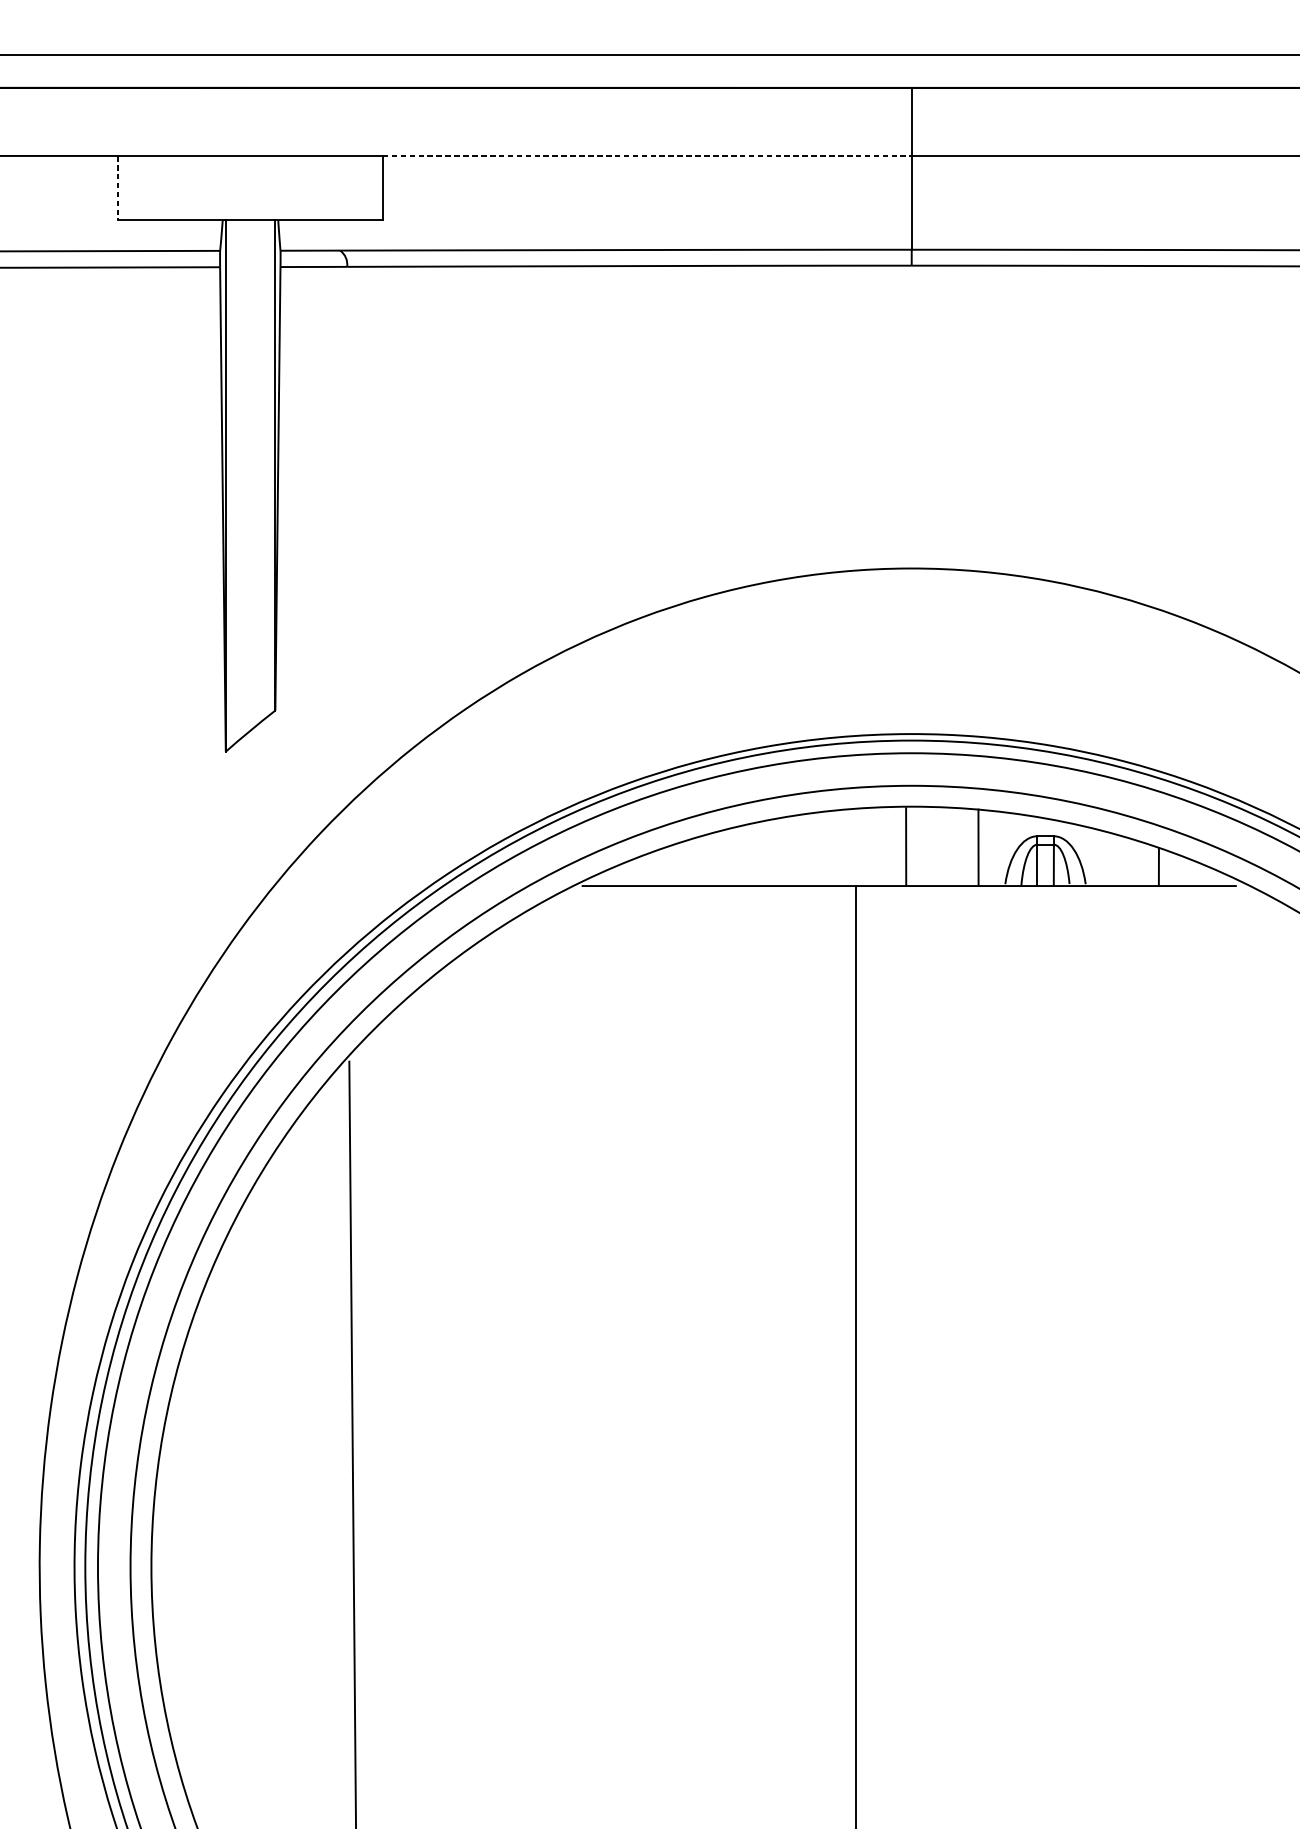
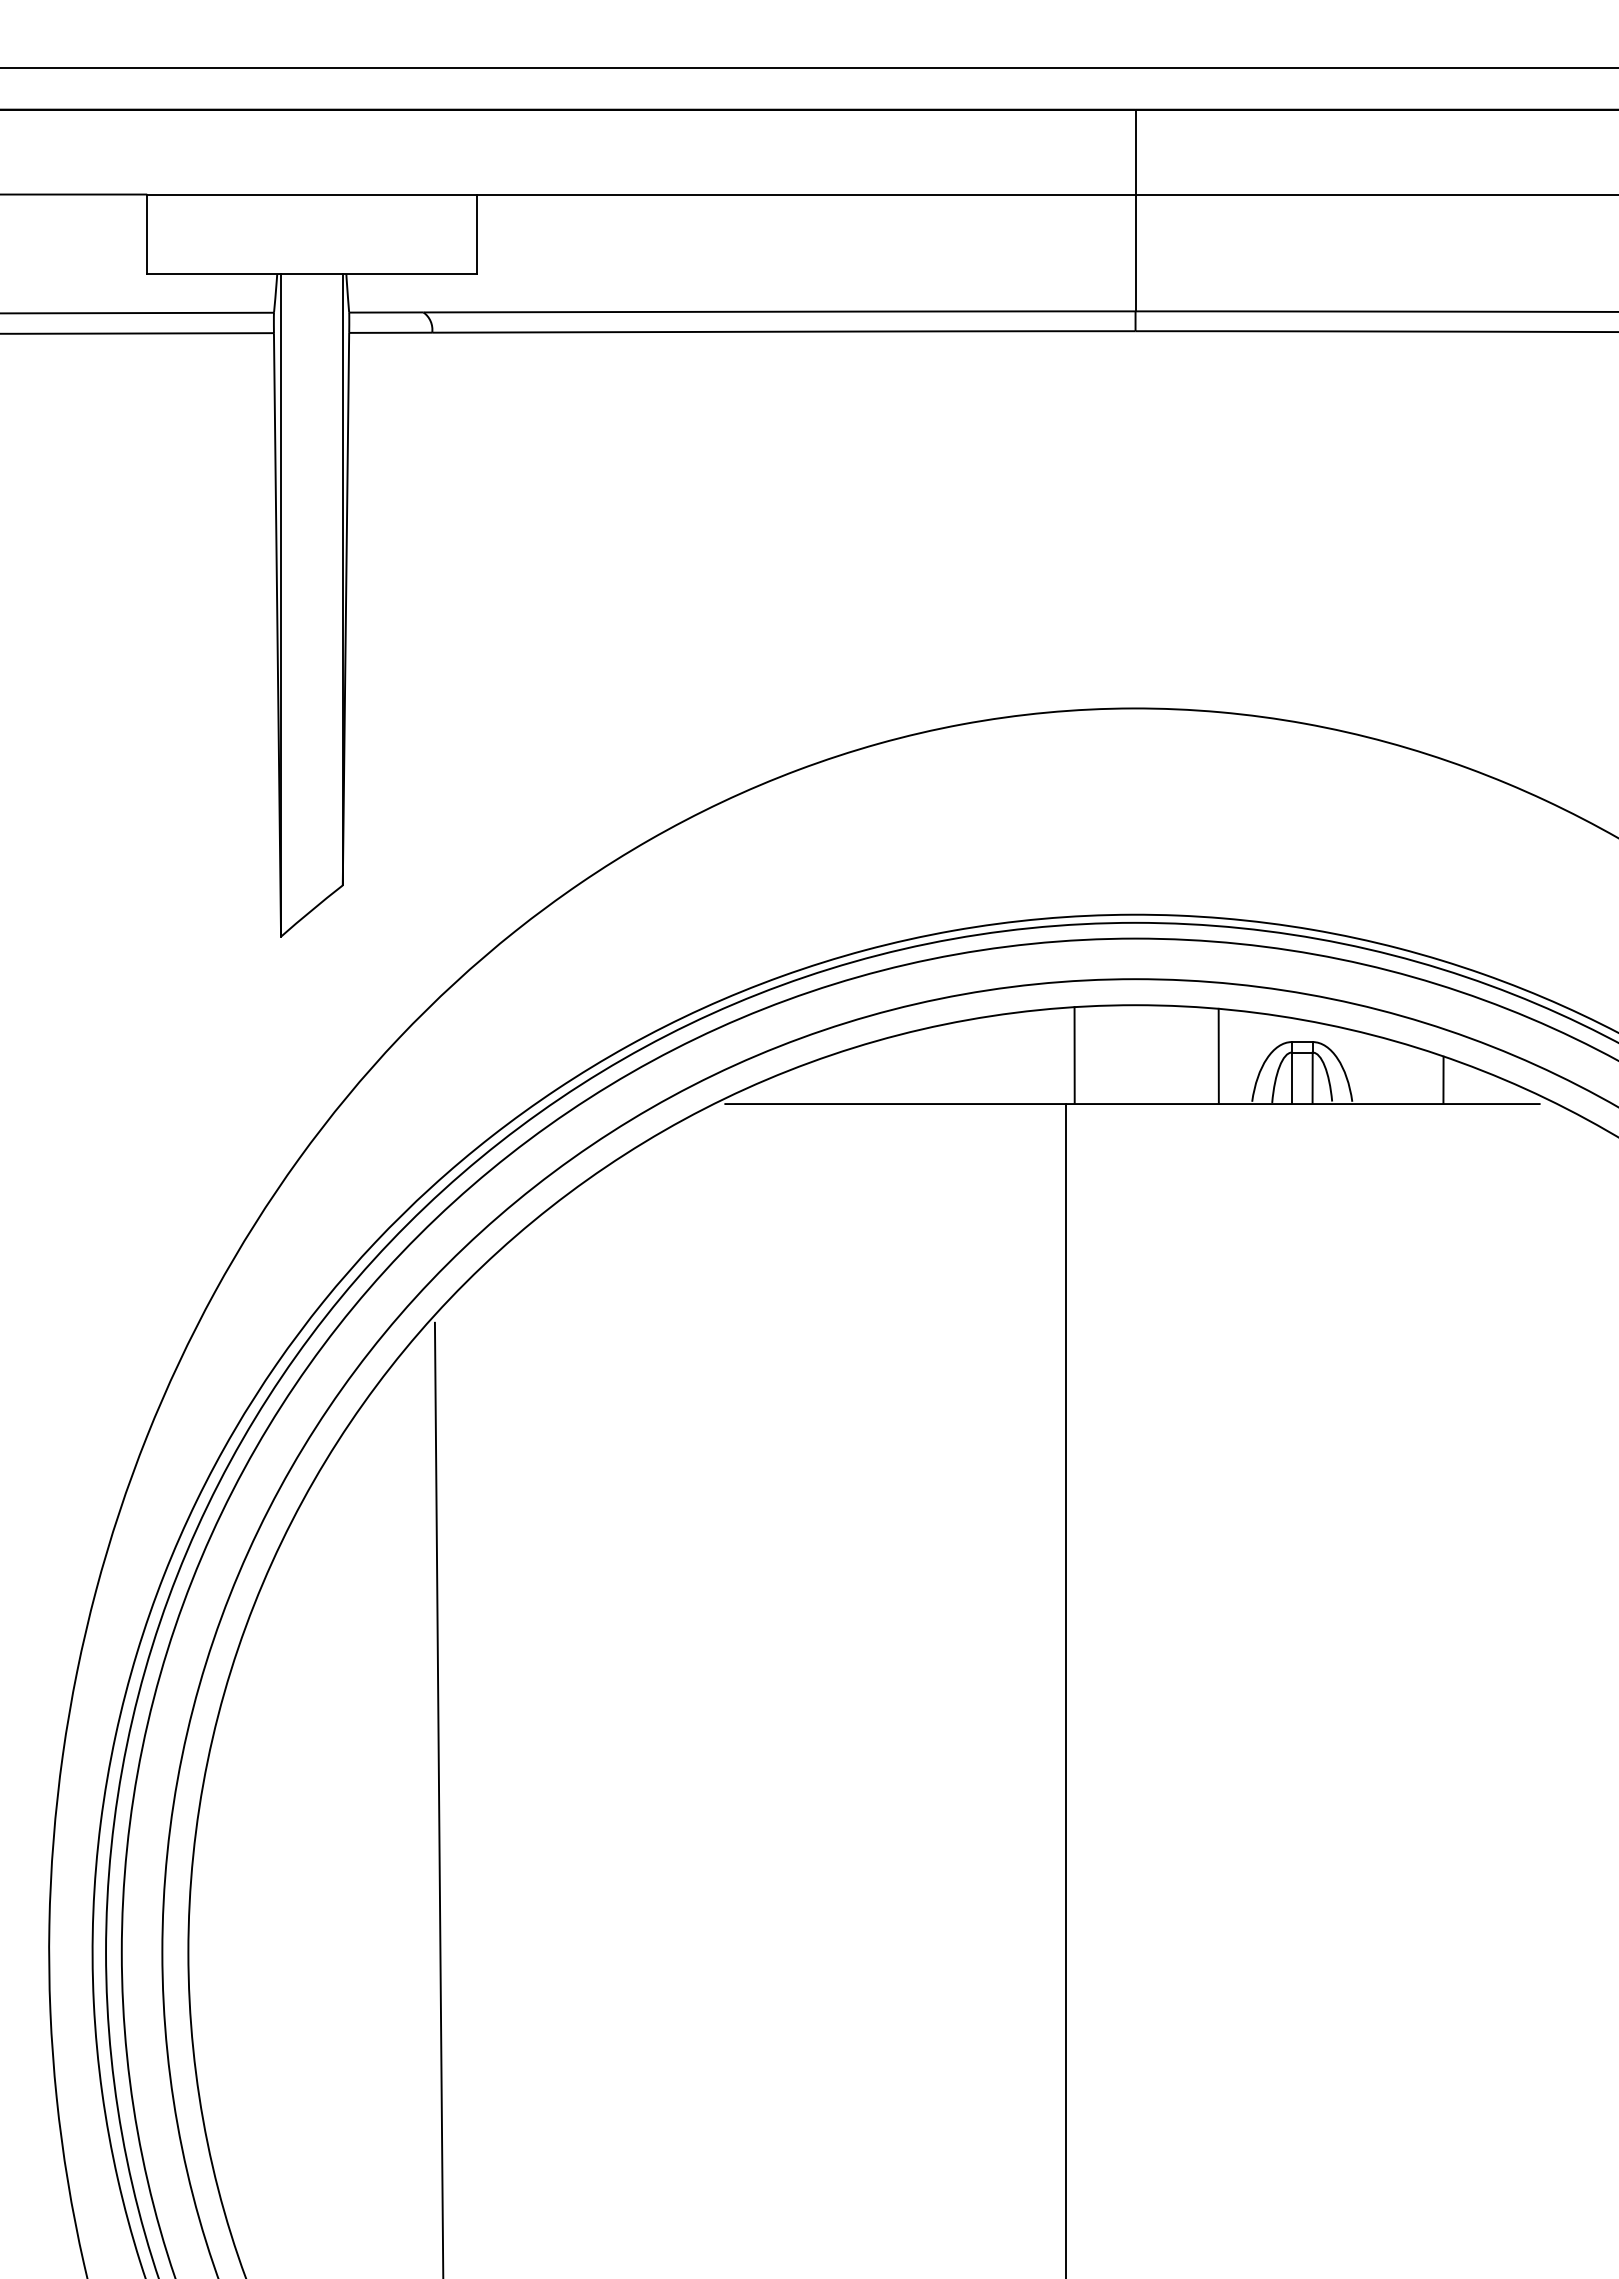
line: (647, 155) -> (806, 194), dashed -> solid
line: (118, 188) -> (147, 234), dashed -> solid
line: (906, 847) -> (1074, 1055), moved

